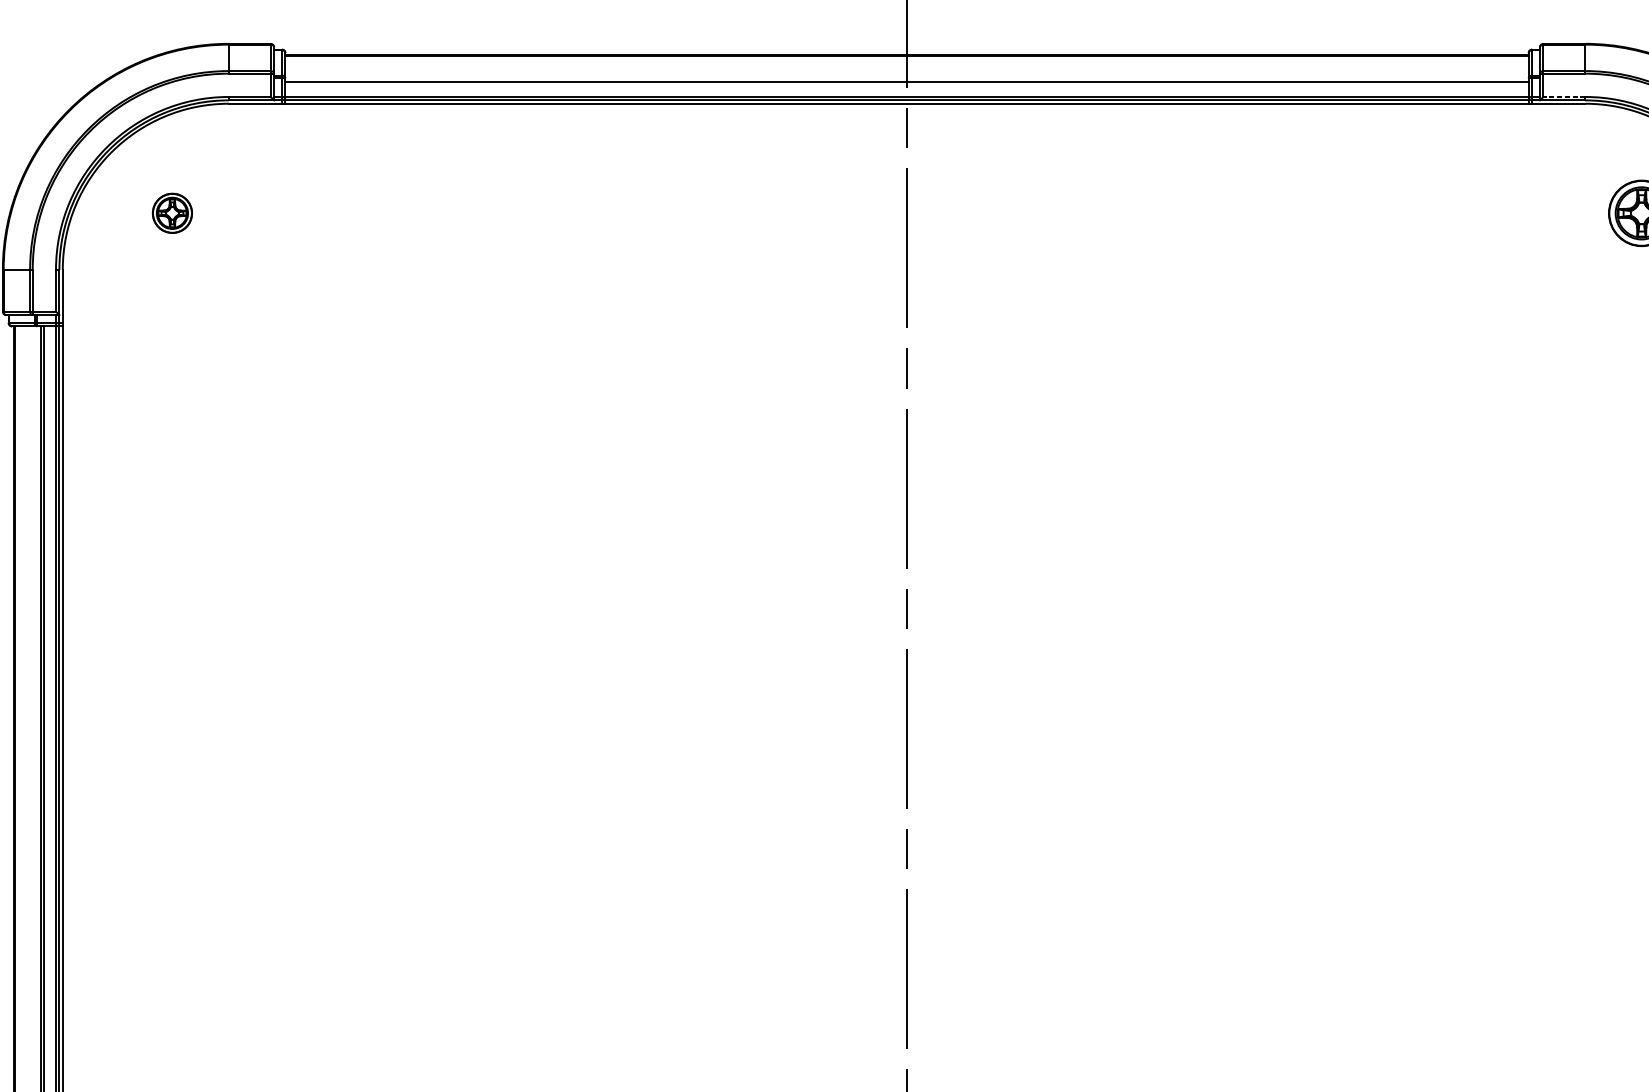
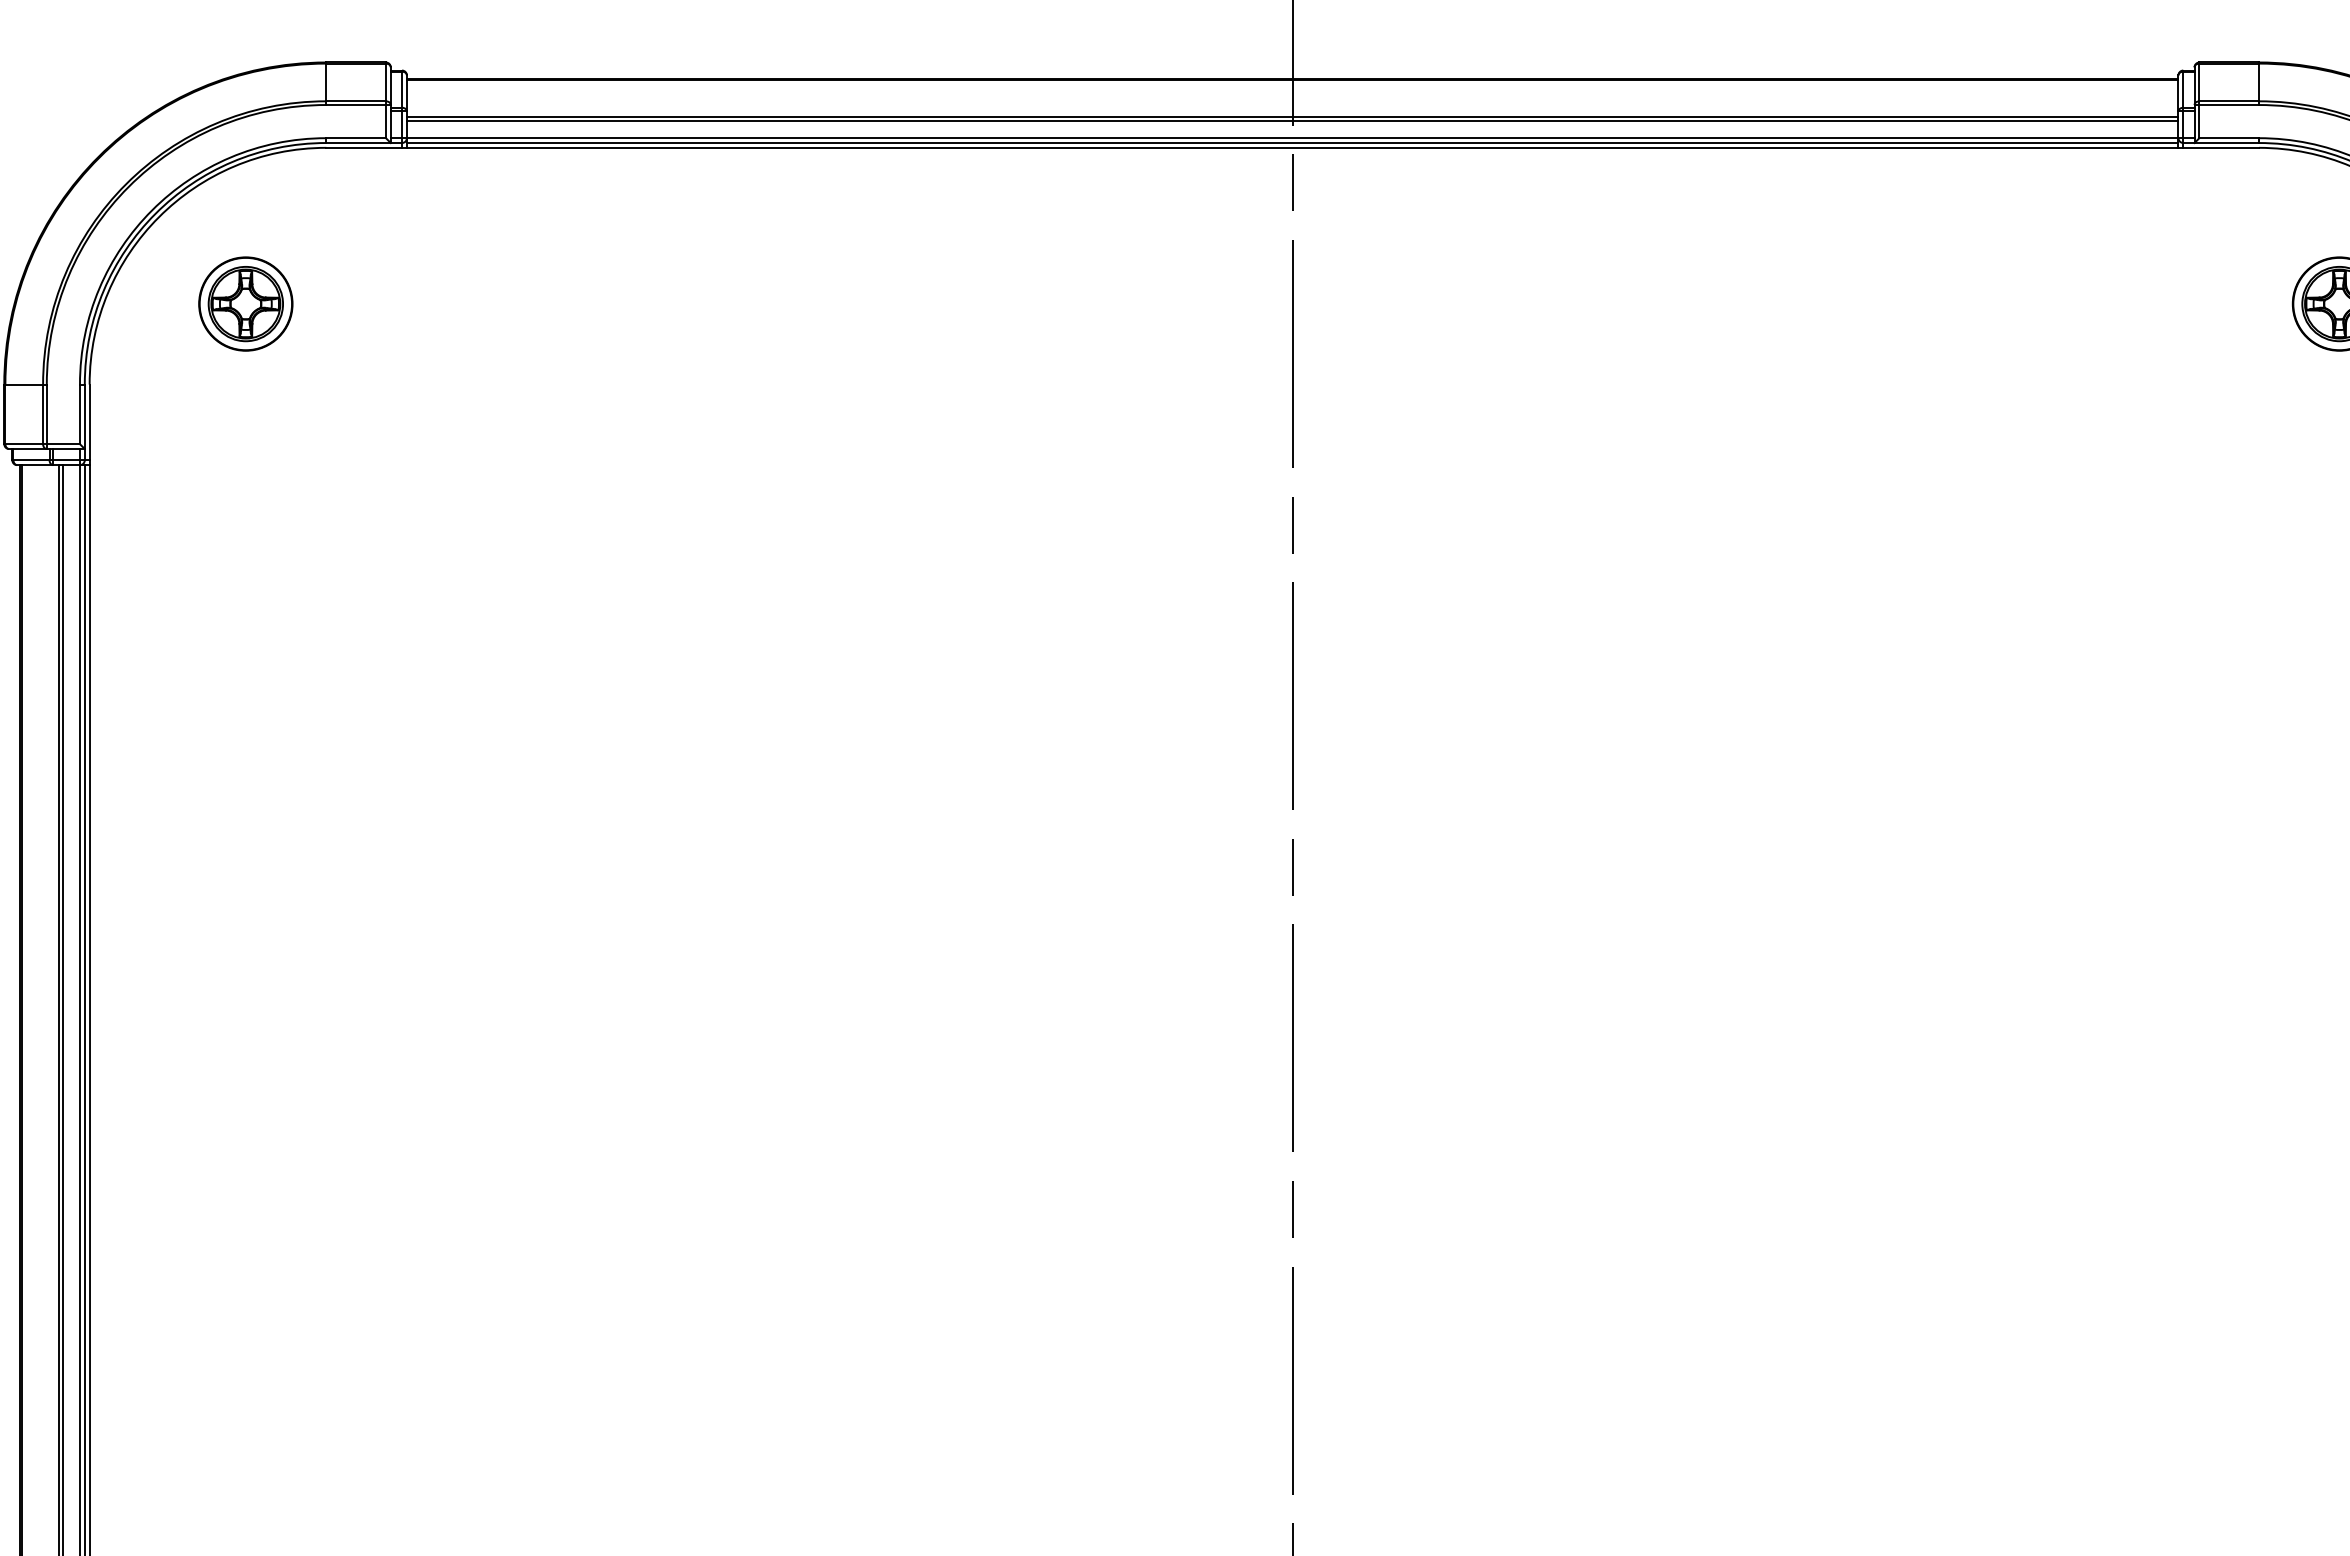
line: (906, 85) -> (1292, 121), added
line: (1564, 97) -> (2229, 138), dashed -> solid
part: (172, 212) -> (245, 303), size x1.67

